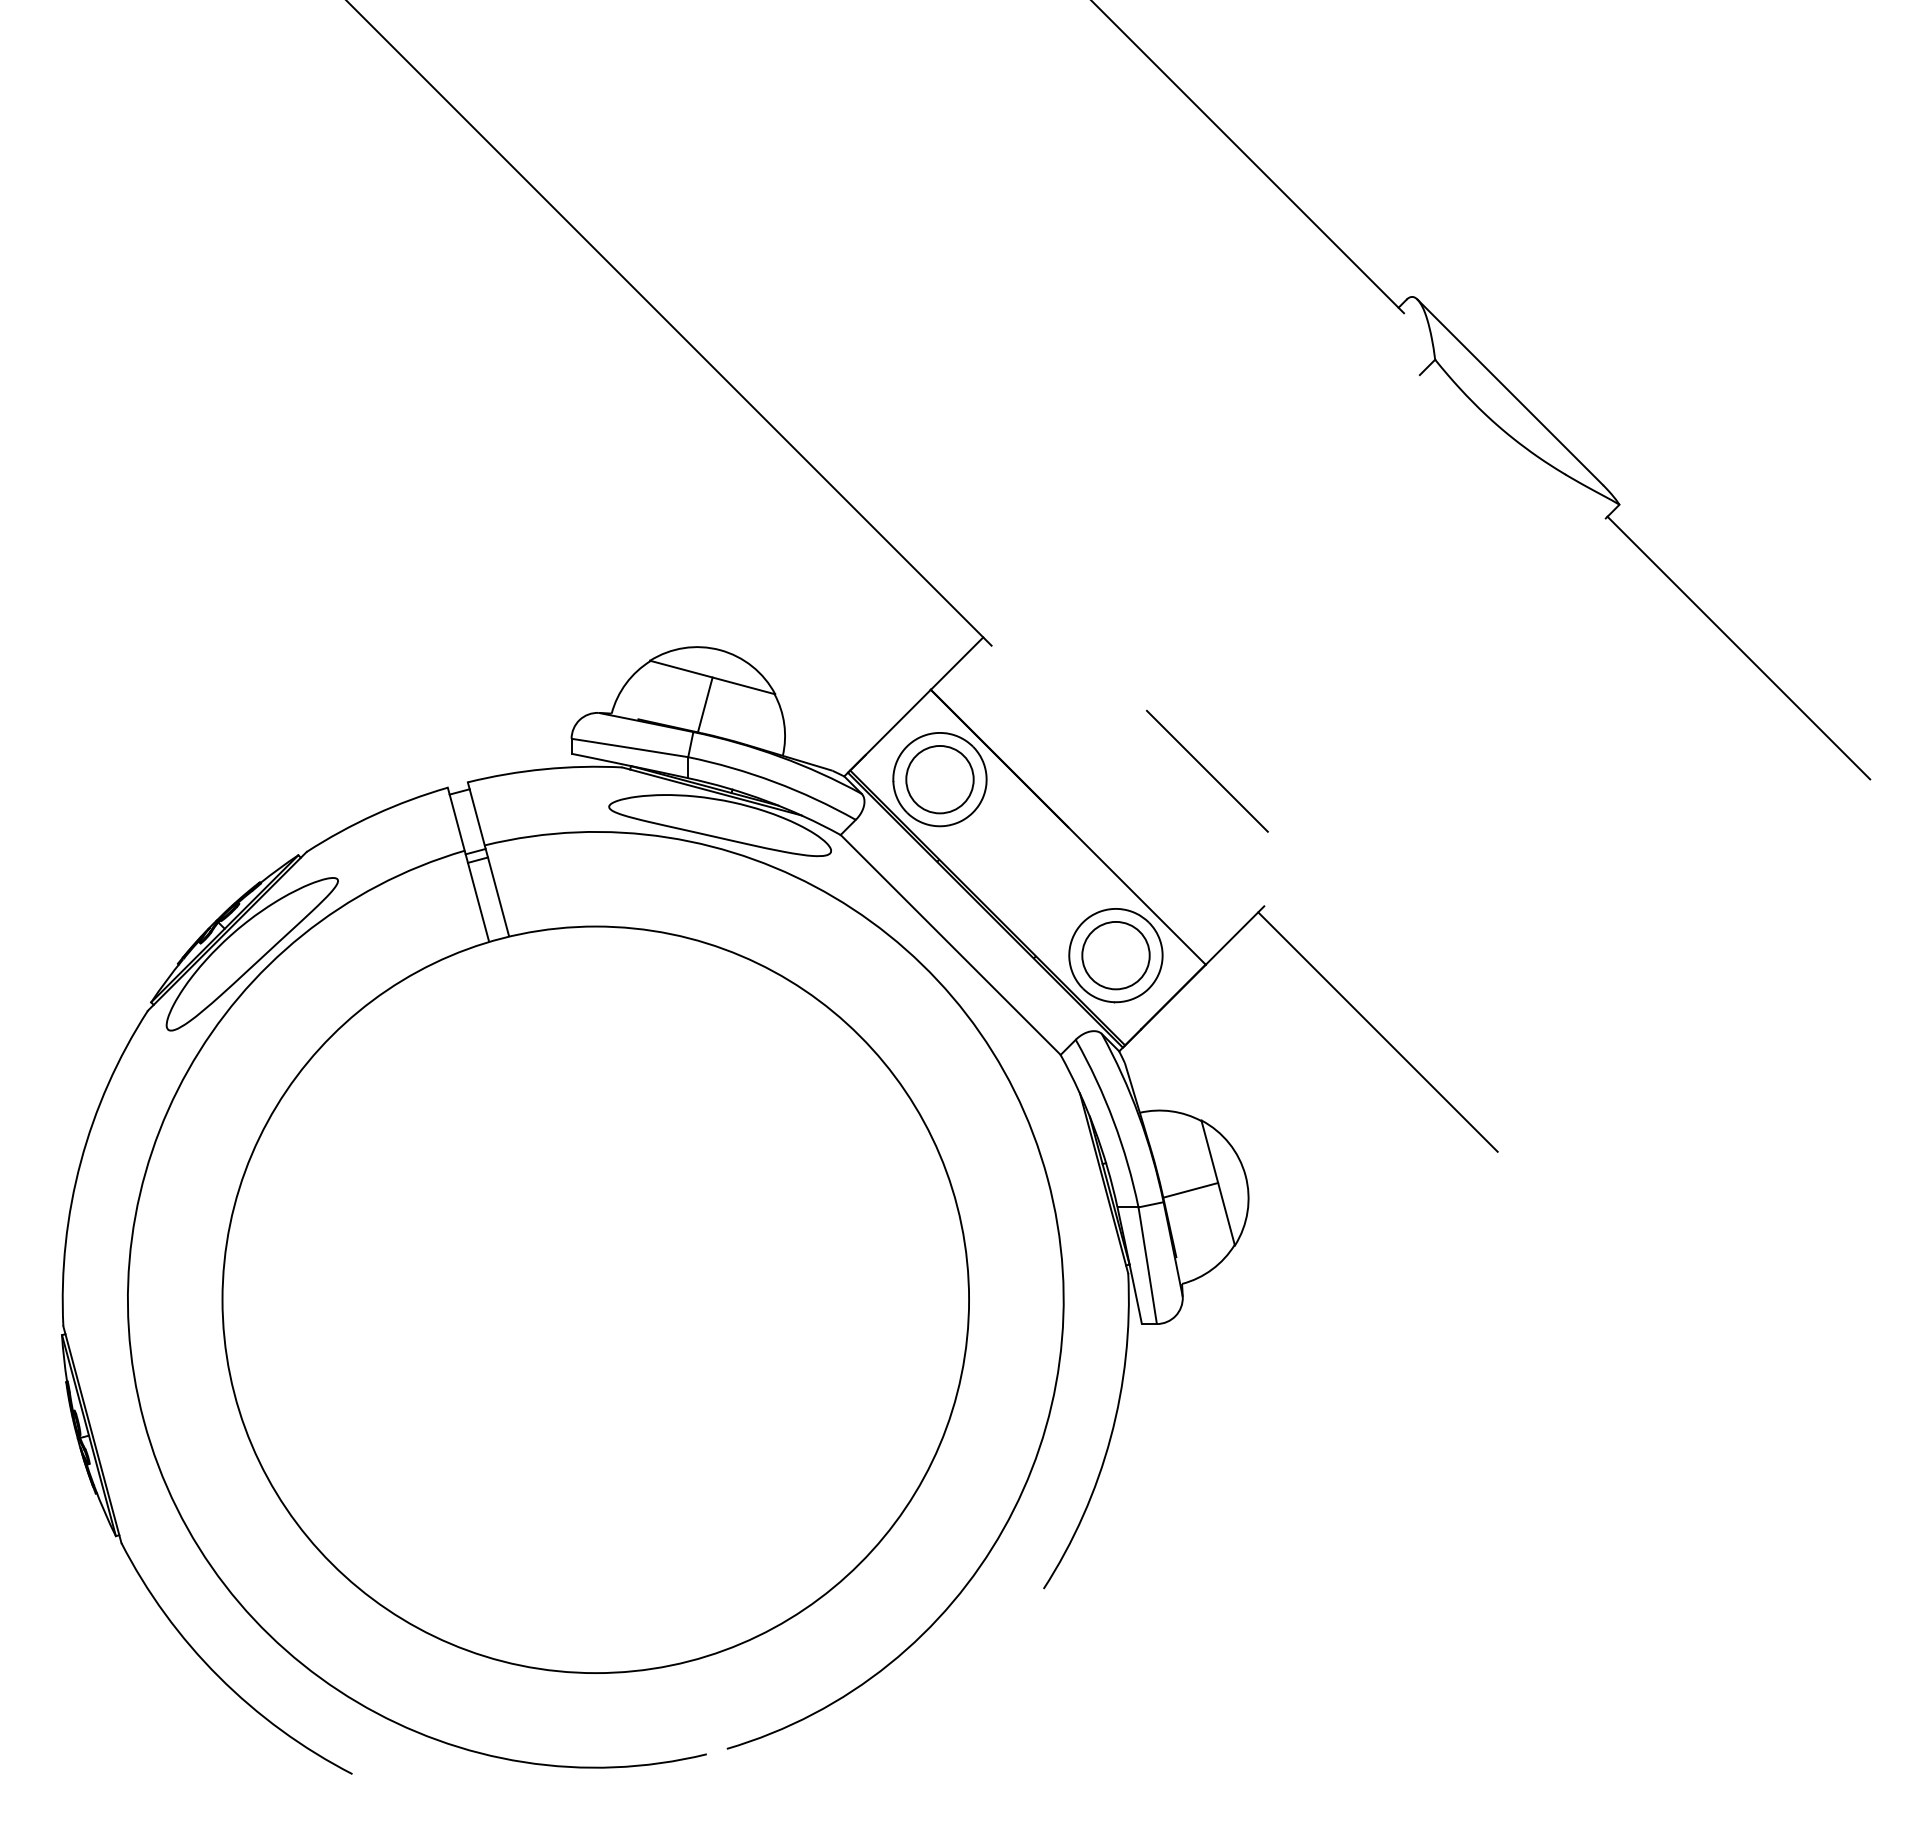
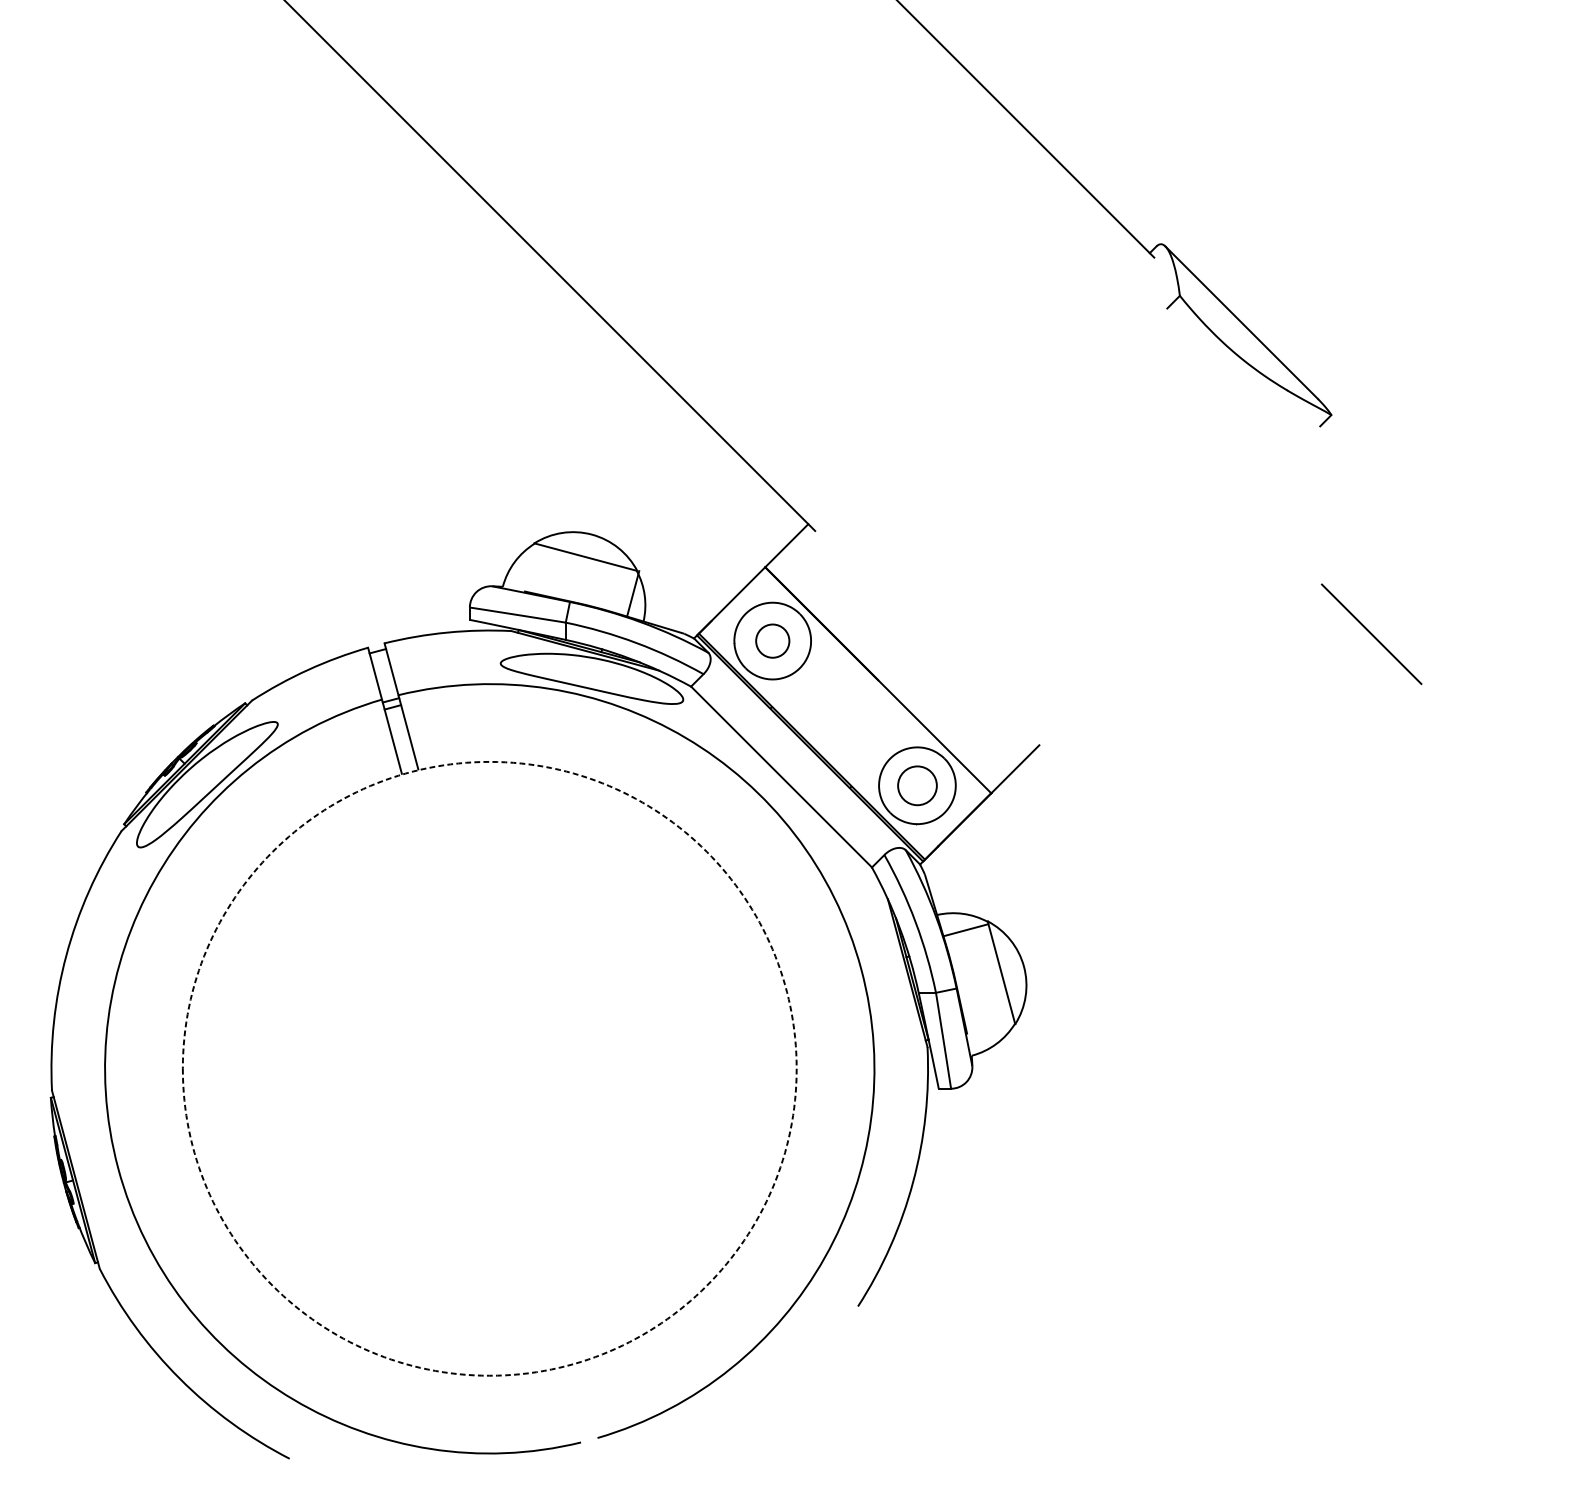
line: (1738, 647) -> (1429, 532), removed
line: (704, 704) -> (632, 593), moved
line: (1207, 770) -> (1371, 633), moved
circle: (939, 779) -> (772, 641), size x0.6
circle: (1115, 955) -> (917, 785), size x0.7
line: (1377, 1031) -> (1132, 848), removed
line: (1190, 1189) -> (965, 929), moved
circle: (595, 1299) -> (489, 1068), solid -> dashed

